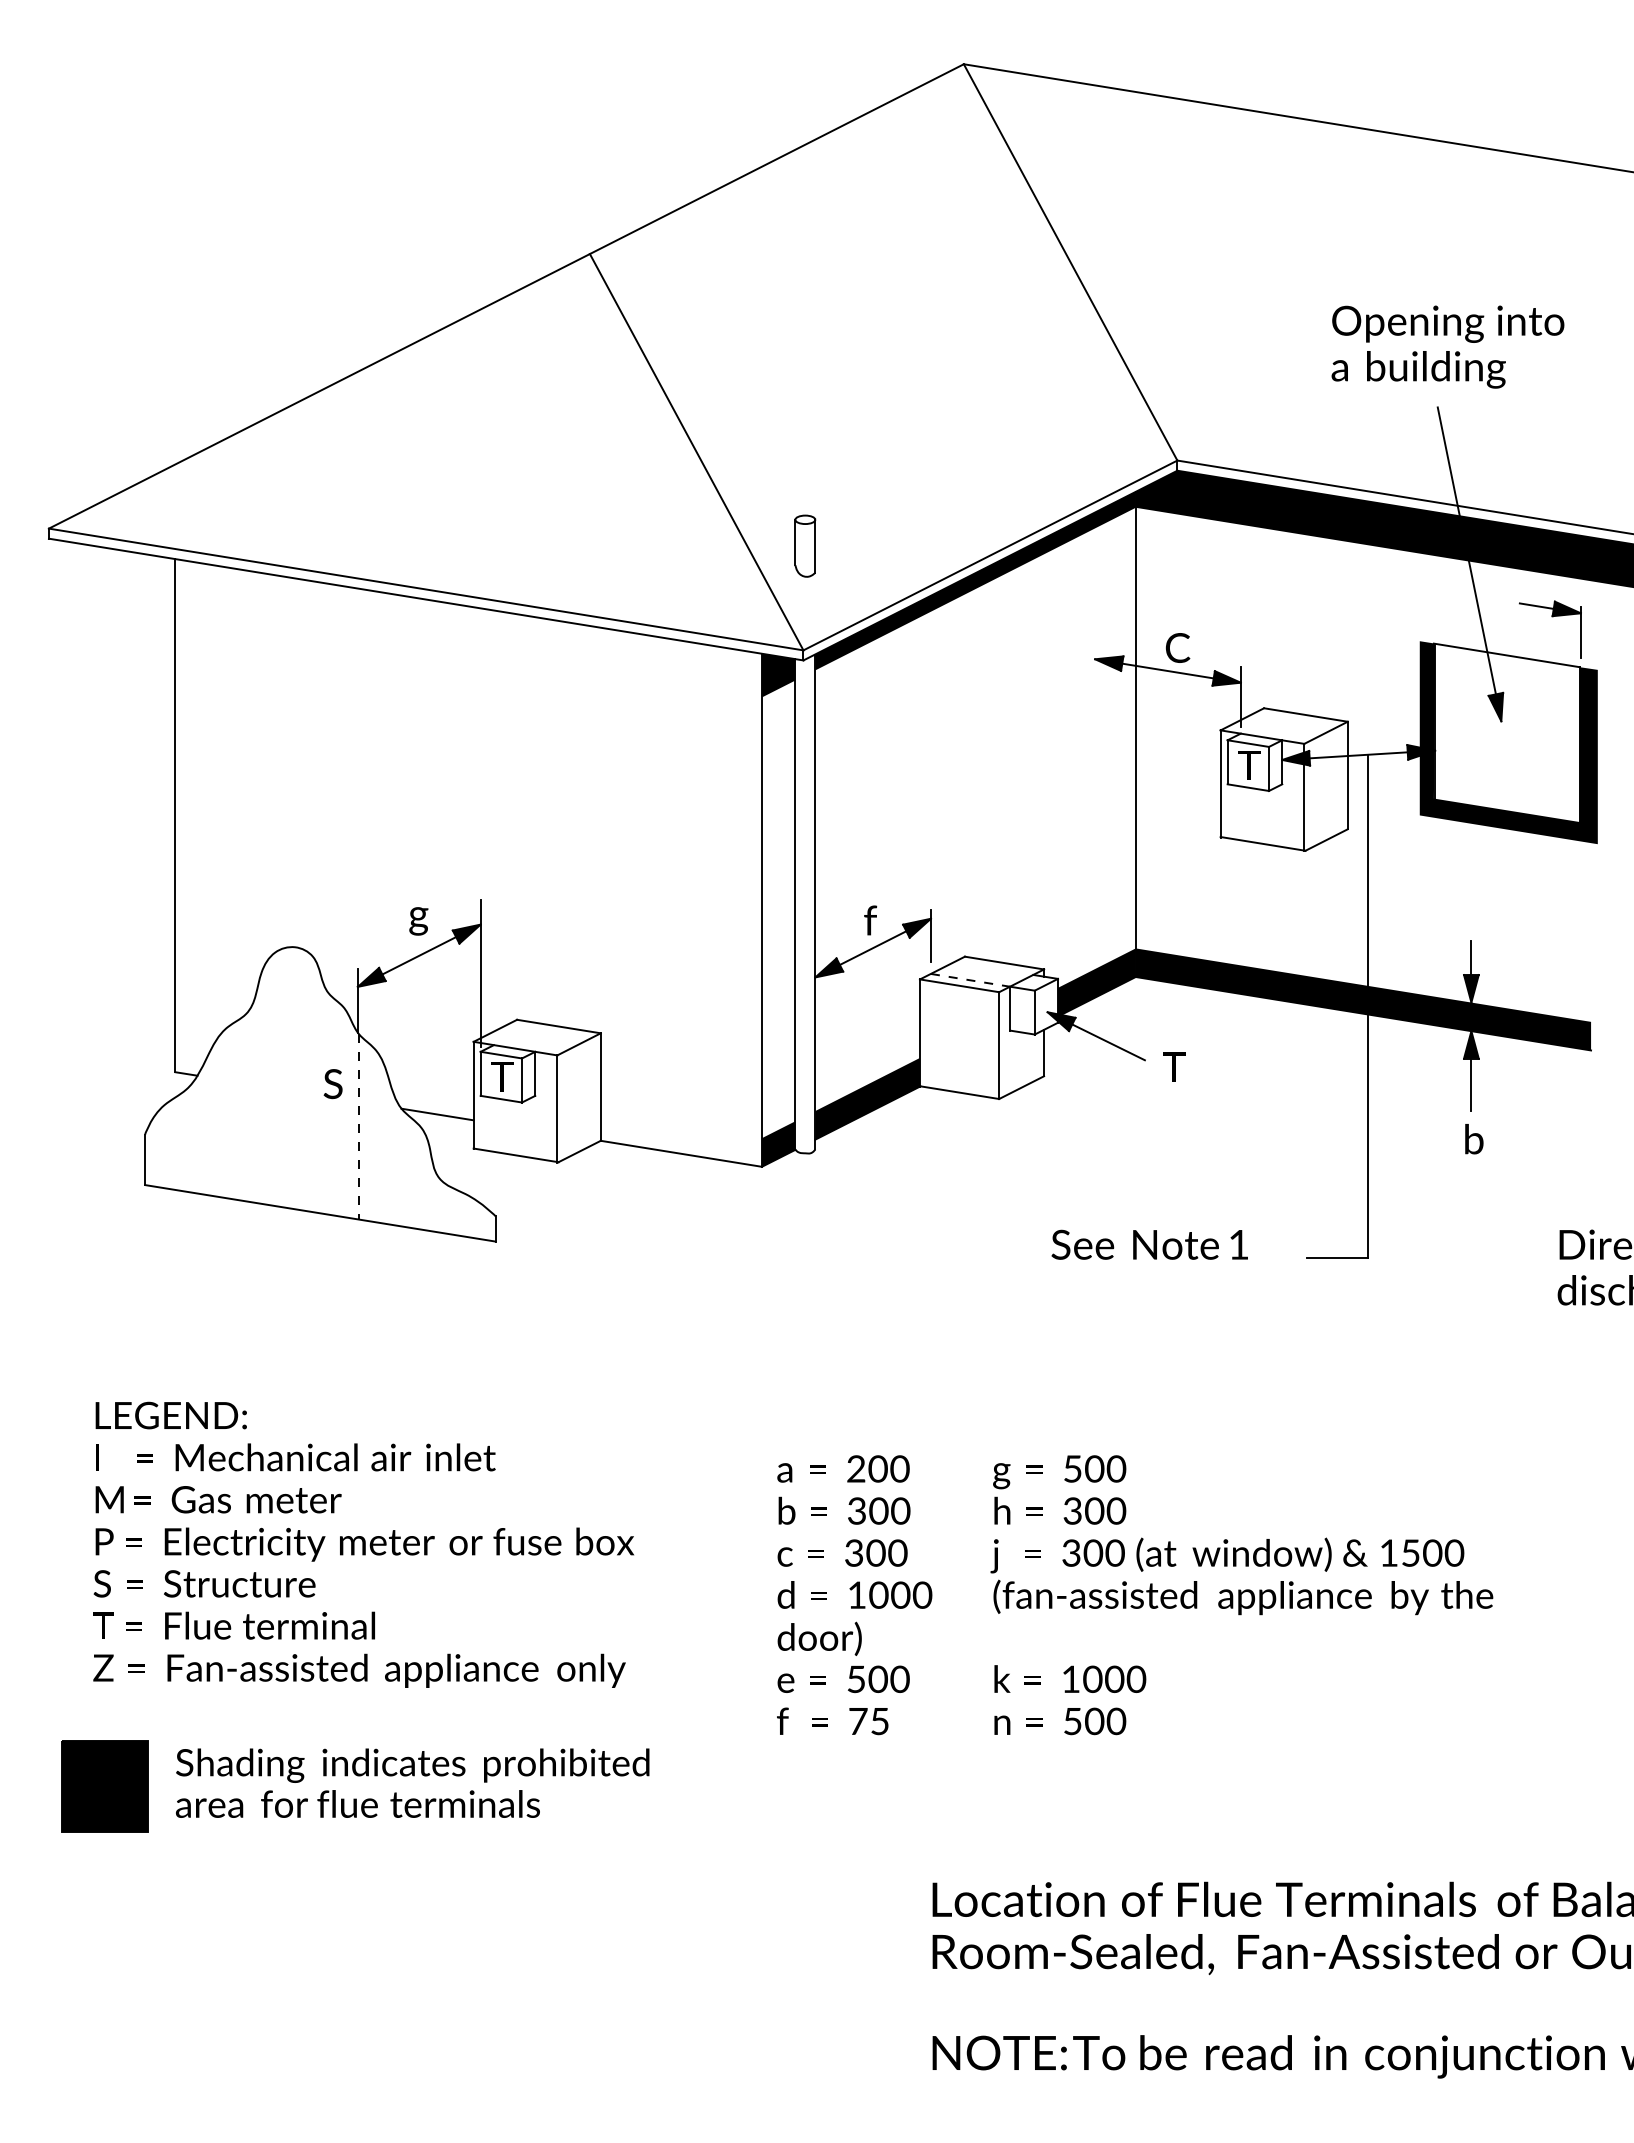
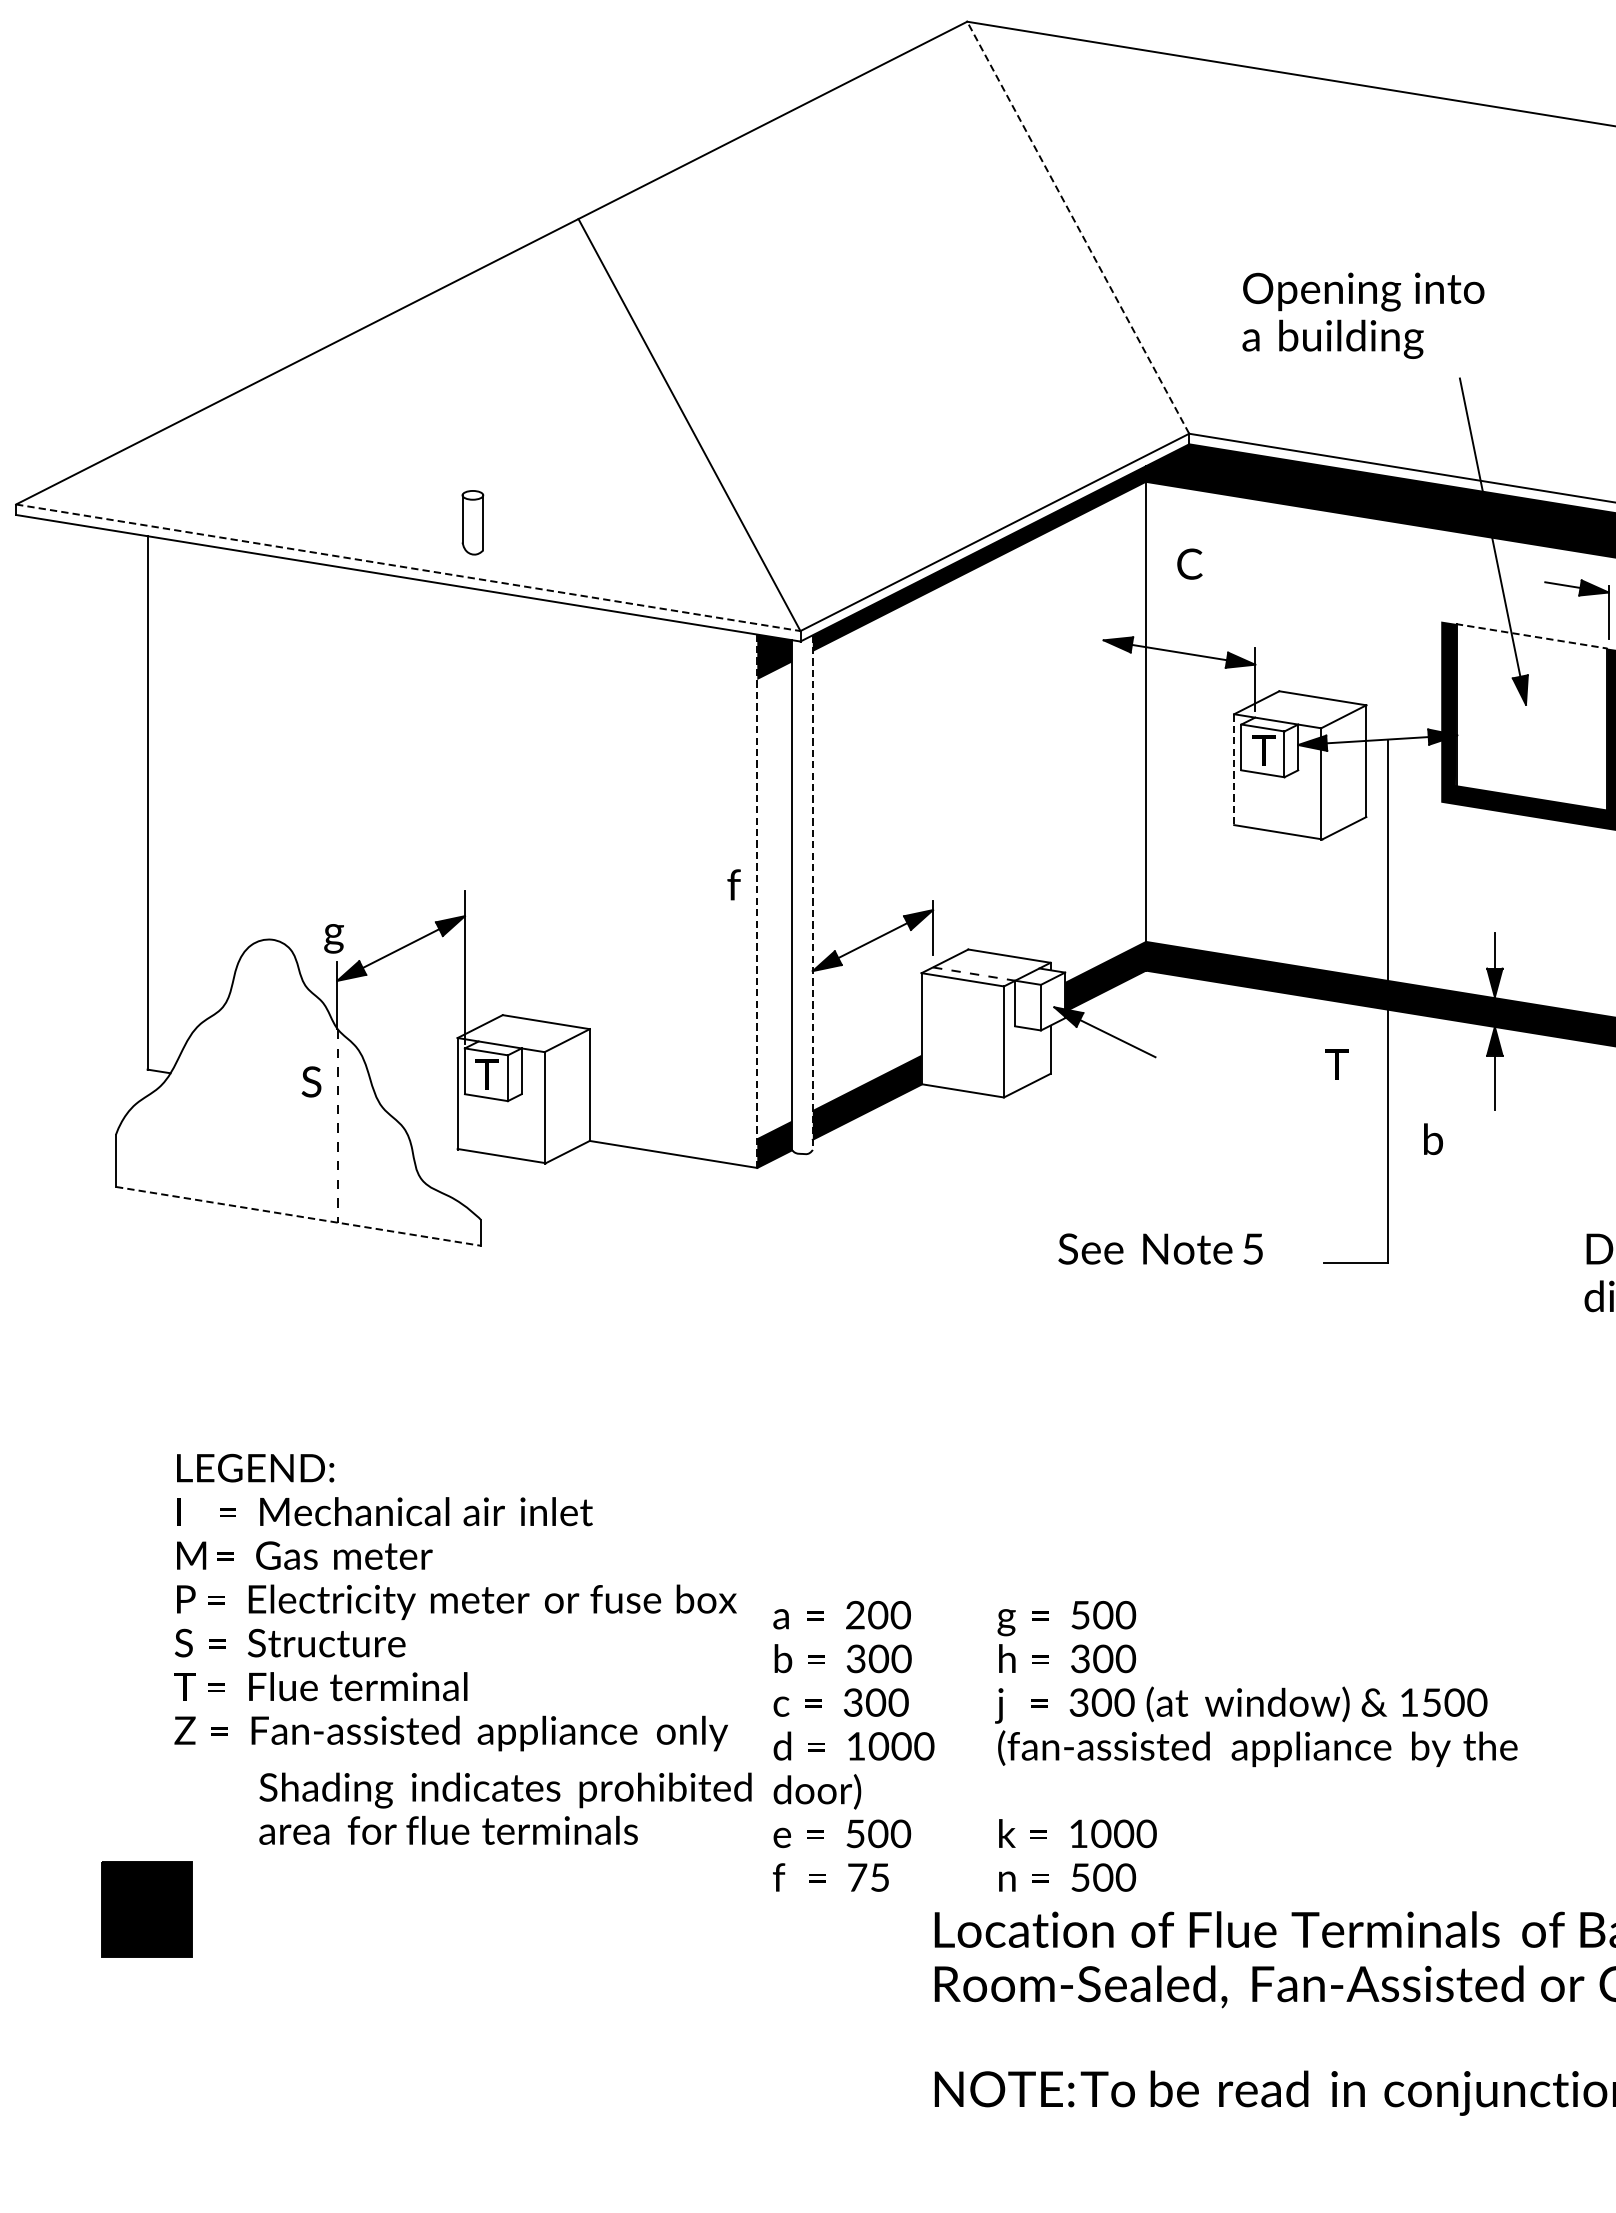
line: (1070, 261) -> (1078, 226), solid -> dashed
text: (1447, 346) -> (1362, 315), moved
part: (805, 545) -> (473, 522), moved
line: (426, 589) -> (408, 567), solid -> dashed
text: (1178, 647) -> (1190, 563), moved
line: (1506, 655) -> (1531, 636), solid -> dashed
line: (1220, 784) -> (1234, 770), solid -> dashed
line: (815, 902) -> (813, 893), solid -> dashed
line: (761, 910) -> (756, 901), solid -> dashed
text: (870, 920) -> (734, 884), moved
text: (418, 921) -> (333, 938), moved
text: (1174, 1066) -> (1336, 1063), moved
line: (437, 1114) -> (420, 1113), removed
text: (1474, 1139) -> (1433, 1139), moved
line: (320, 1213) -> (298, 1216), solid -> dashed
text: (1238, 1244) -> (1252, 1248), 1 -> 5
text: (363, 1544) -> (455, 1602), moved
text: (1135, 1595) -> (1145, 1746), moved
text: (412, 1782) -> (505, 1808), moved
part: (104, 1786) -> (146, 1909), moved

